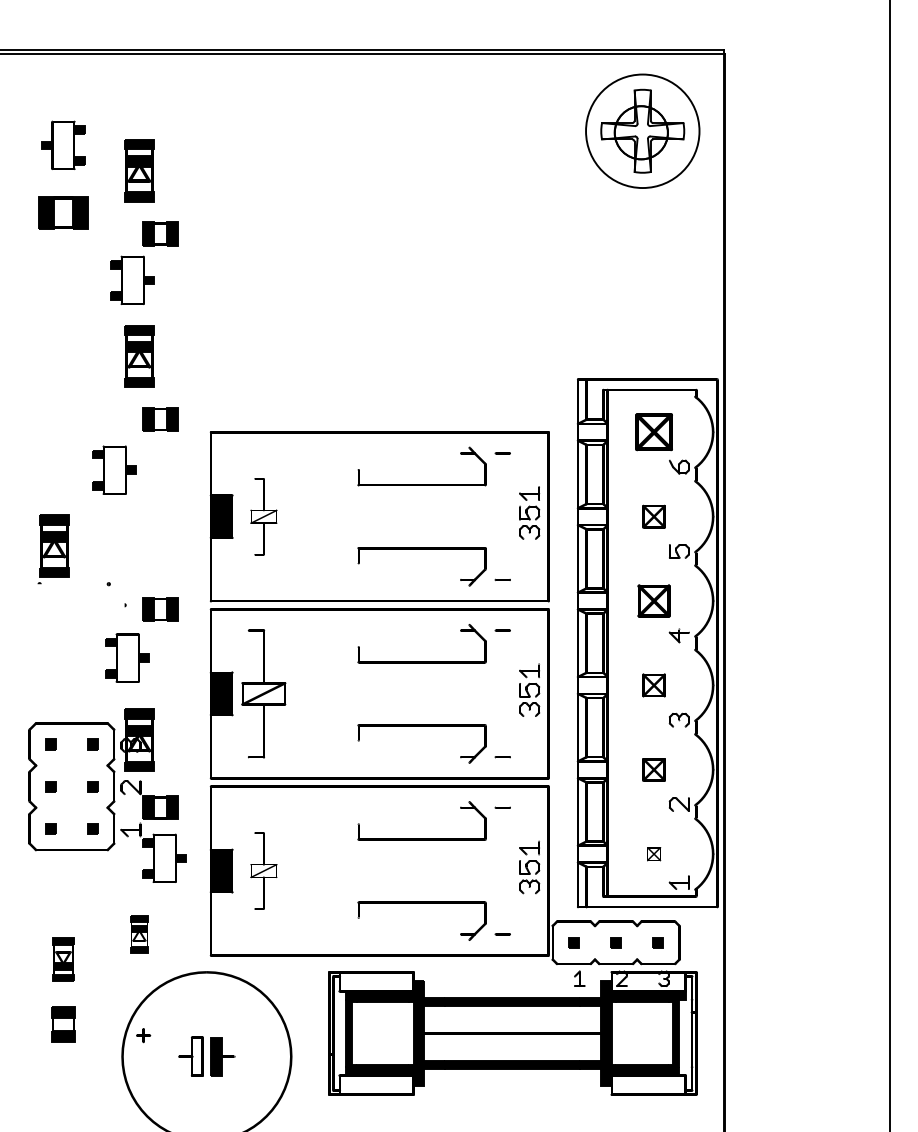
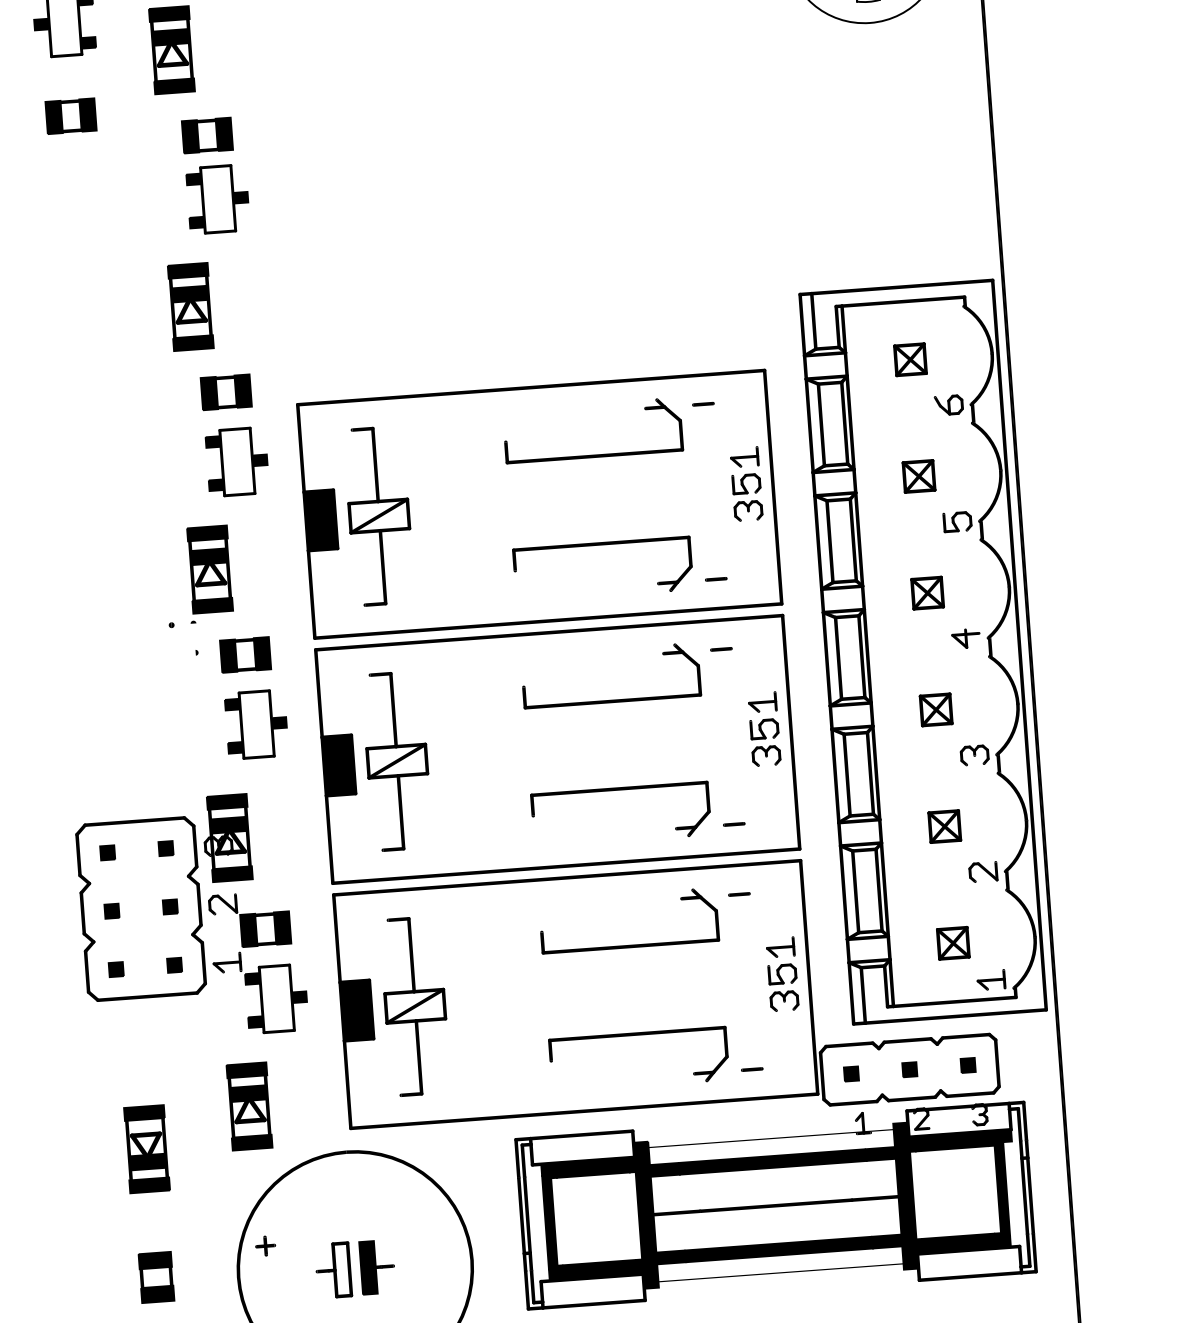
part: (63, 212) -> (71, 115), size x0.71
part: (132, 279) -> (217, 198), moved
part: (653, 432) -> (909, 360), size x0.62
part: (114, 469) -> (237, 460), moved
part: (263, 516) -> (378, 515), size x1.67
part: (53, 549) -> (209, 574), moved
part: (653, 600) -> (926, 592), size x0.71
part: (127, 657) -> (256, 723), moved
part: (653, 853) -> (952, 942), size x1.67
part: (263, 870) -> (414, 1005), size x1.67
part: (139, 934) -> (249, 1106), size x1.67
part: (63, 959) -> (147, 1148), size x1.43
part: (63, 1024) -> (156, 1277), moved

